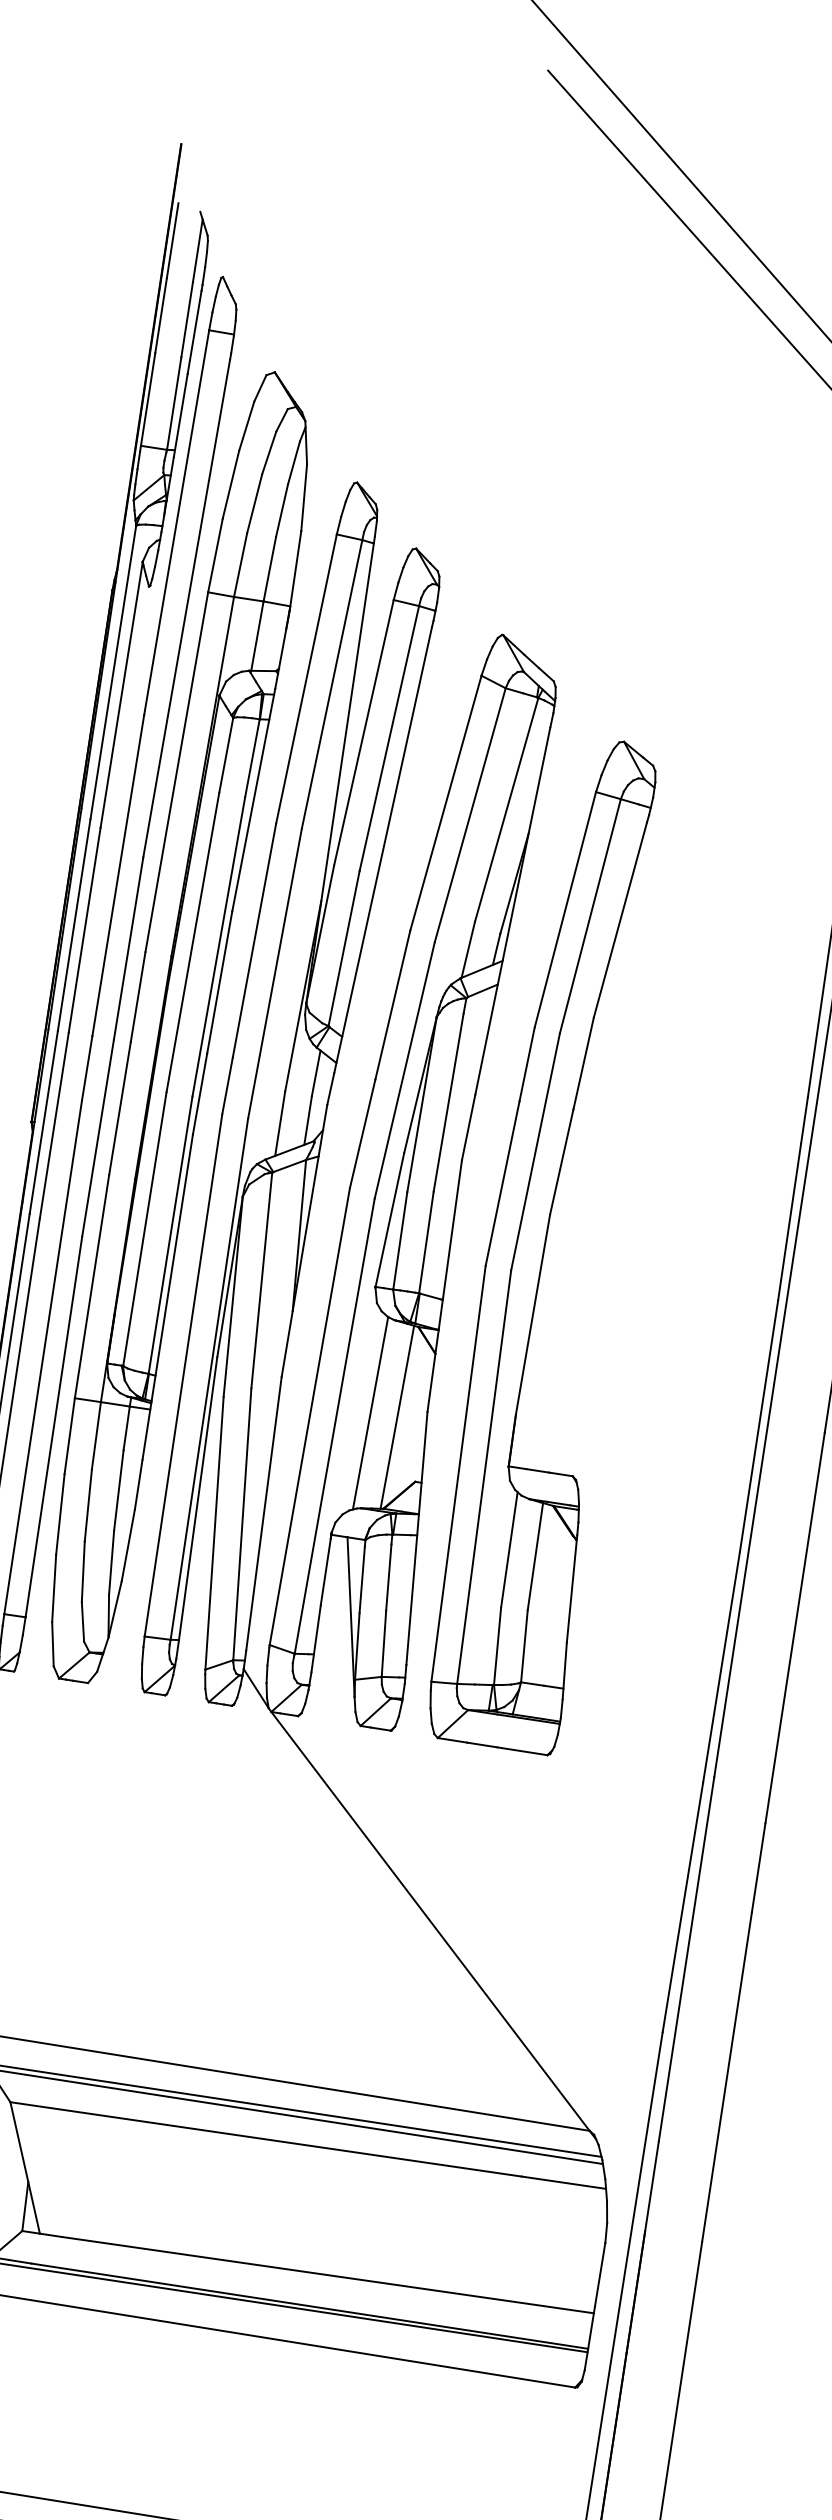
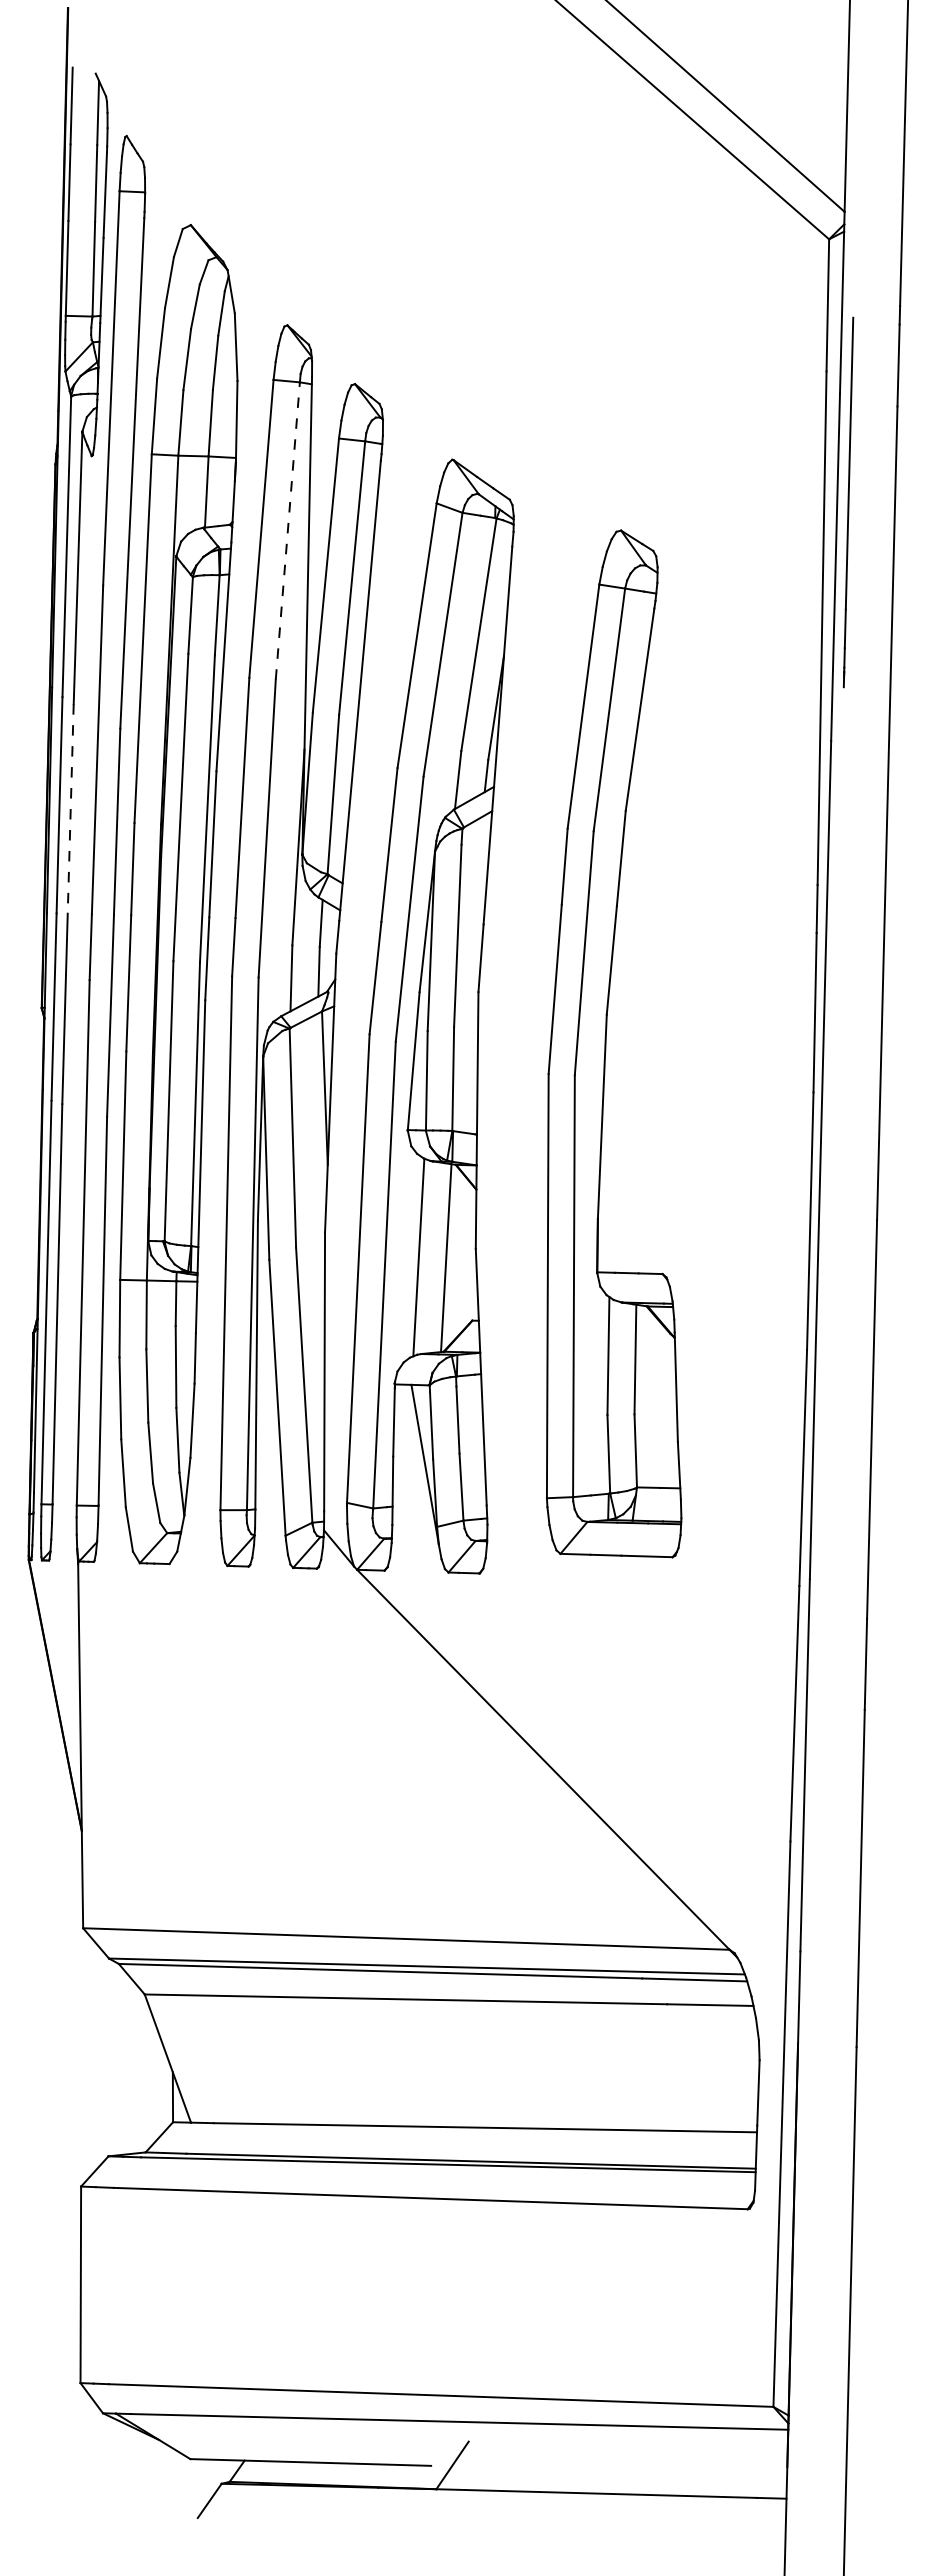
line: (331, 683) -> (287, 530), solid -> dashed
line: (84, 929) -> (70, 808), solid -> dashed
part: (546, 1243) -> (606, 1043), moved

